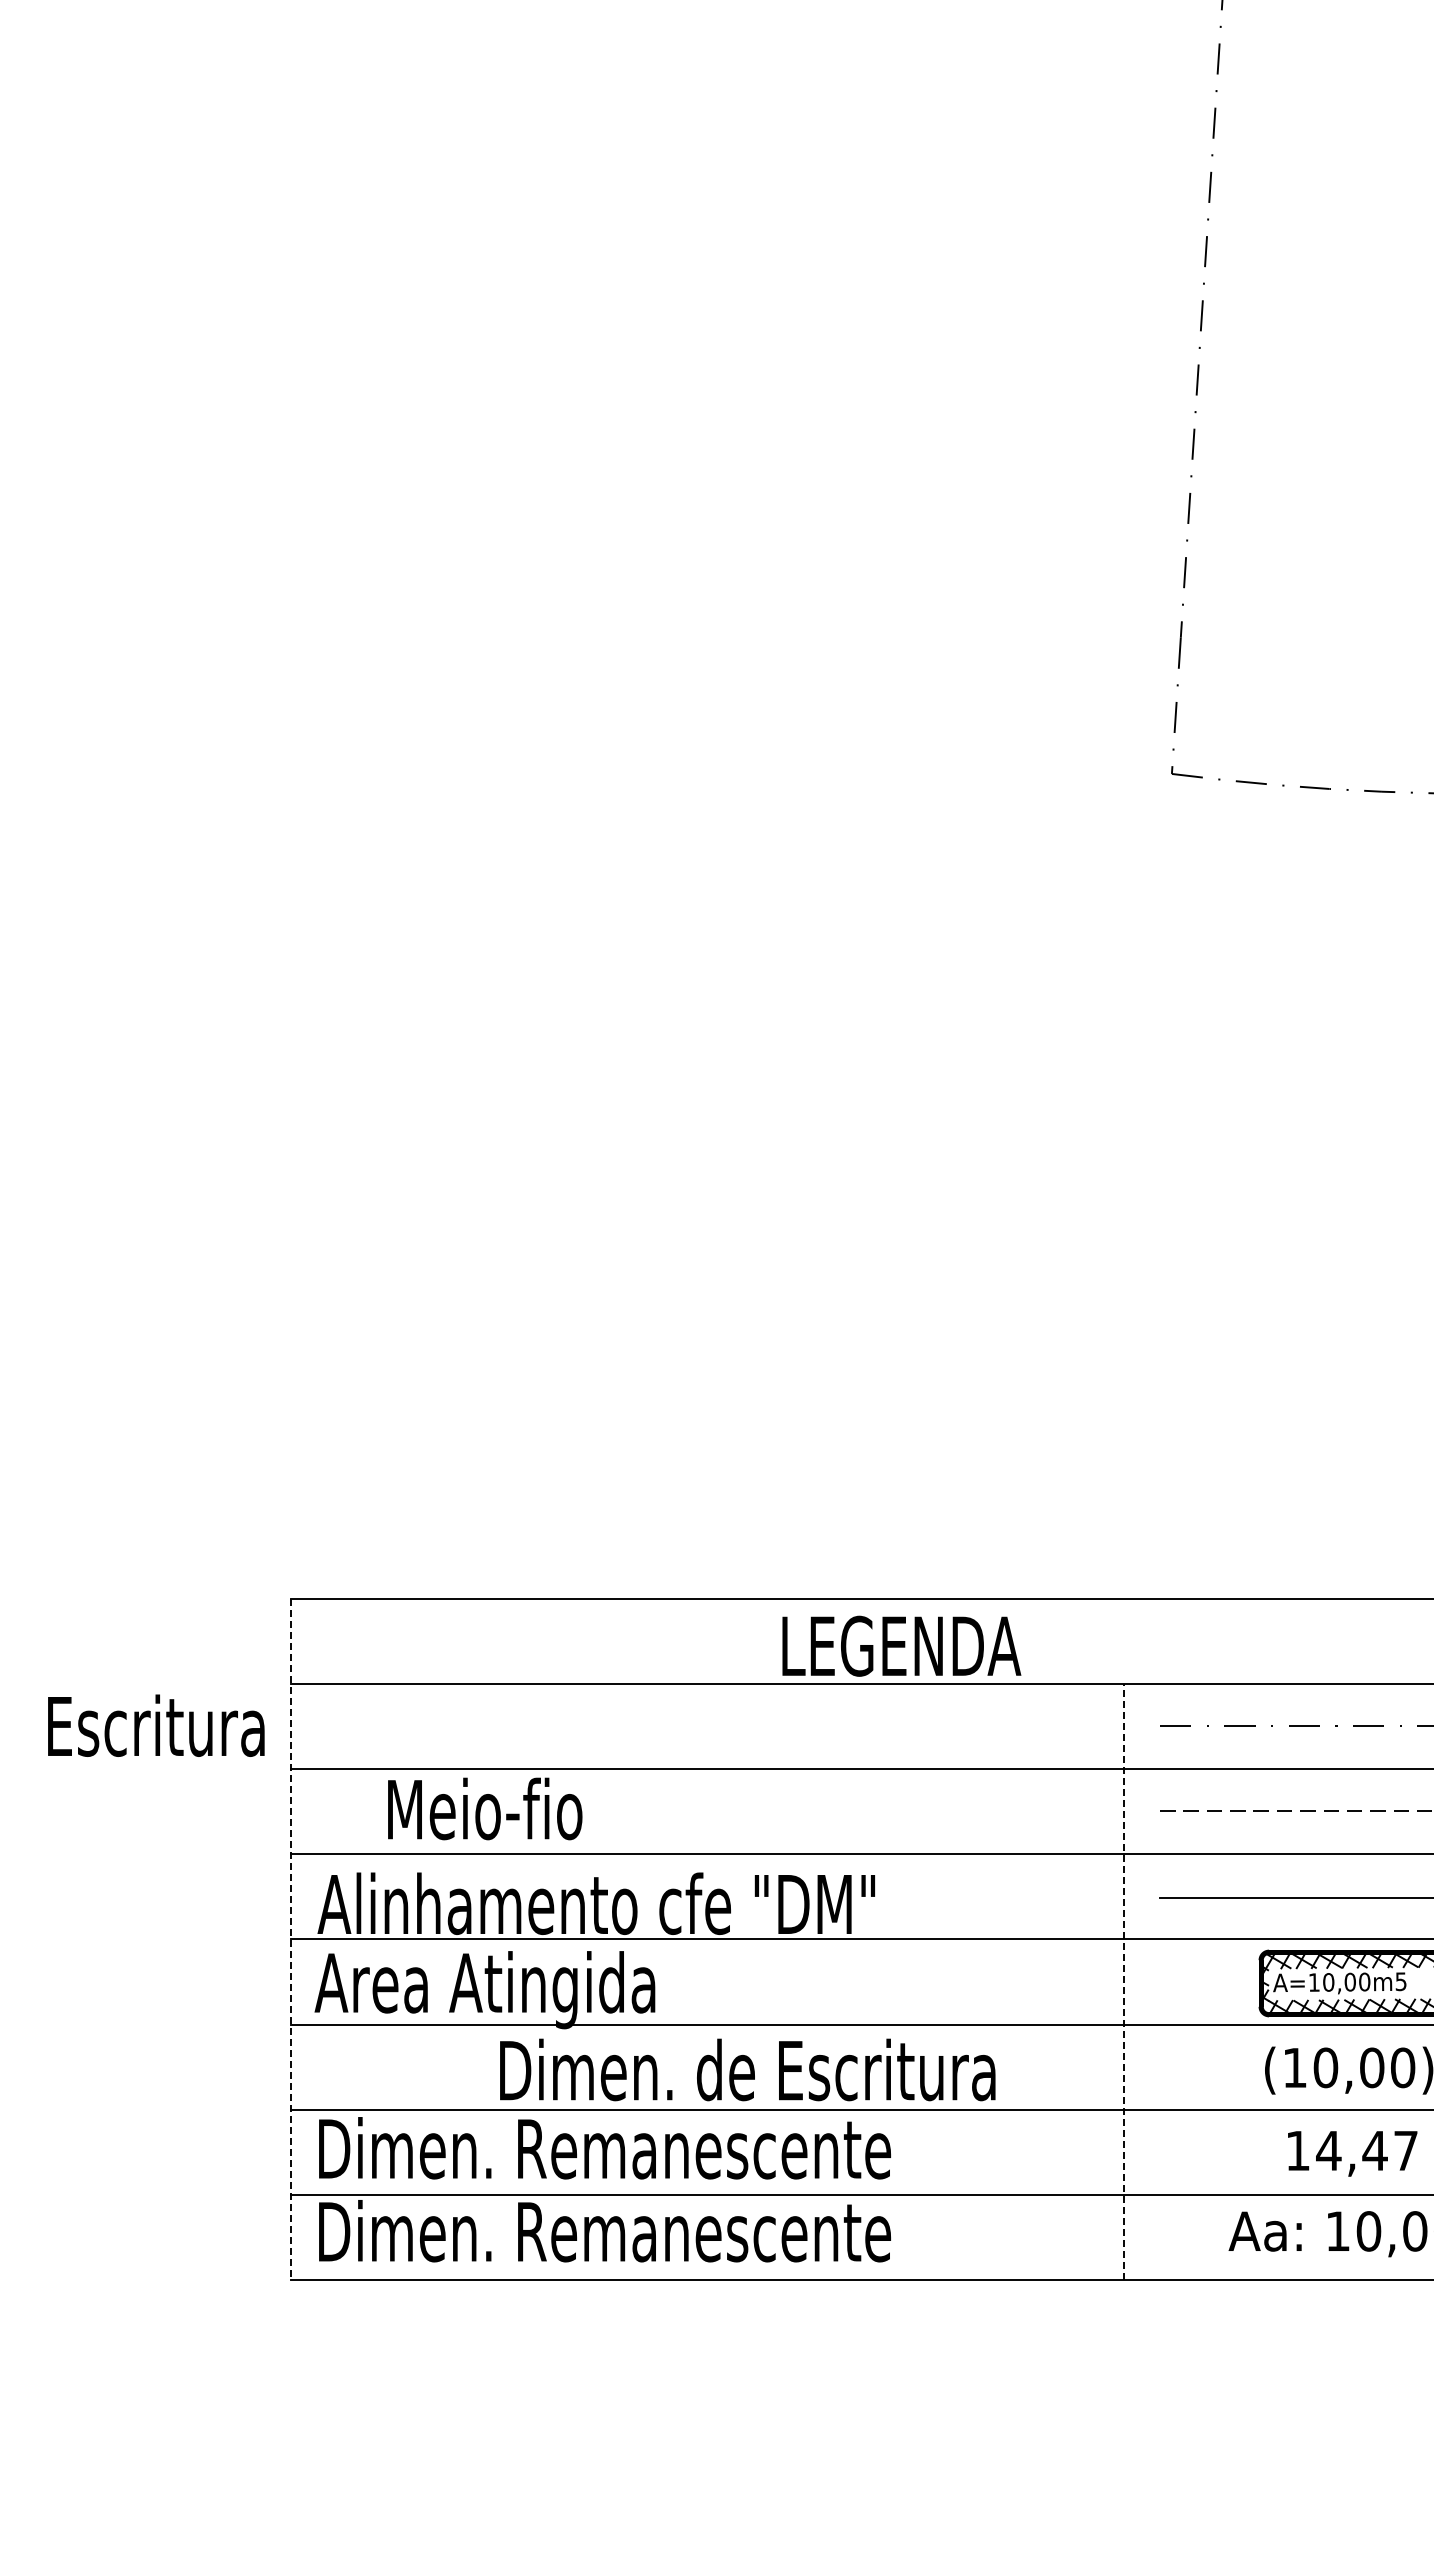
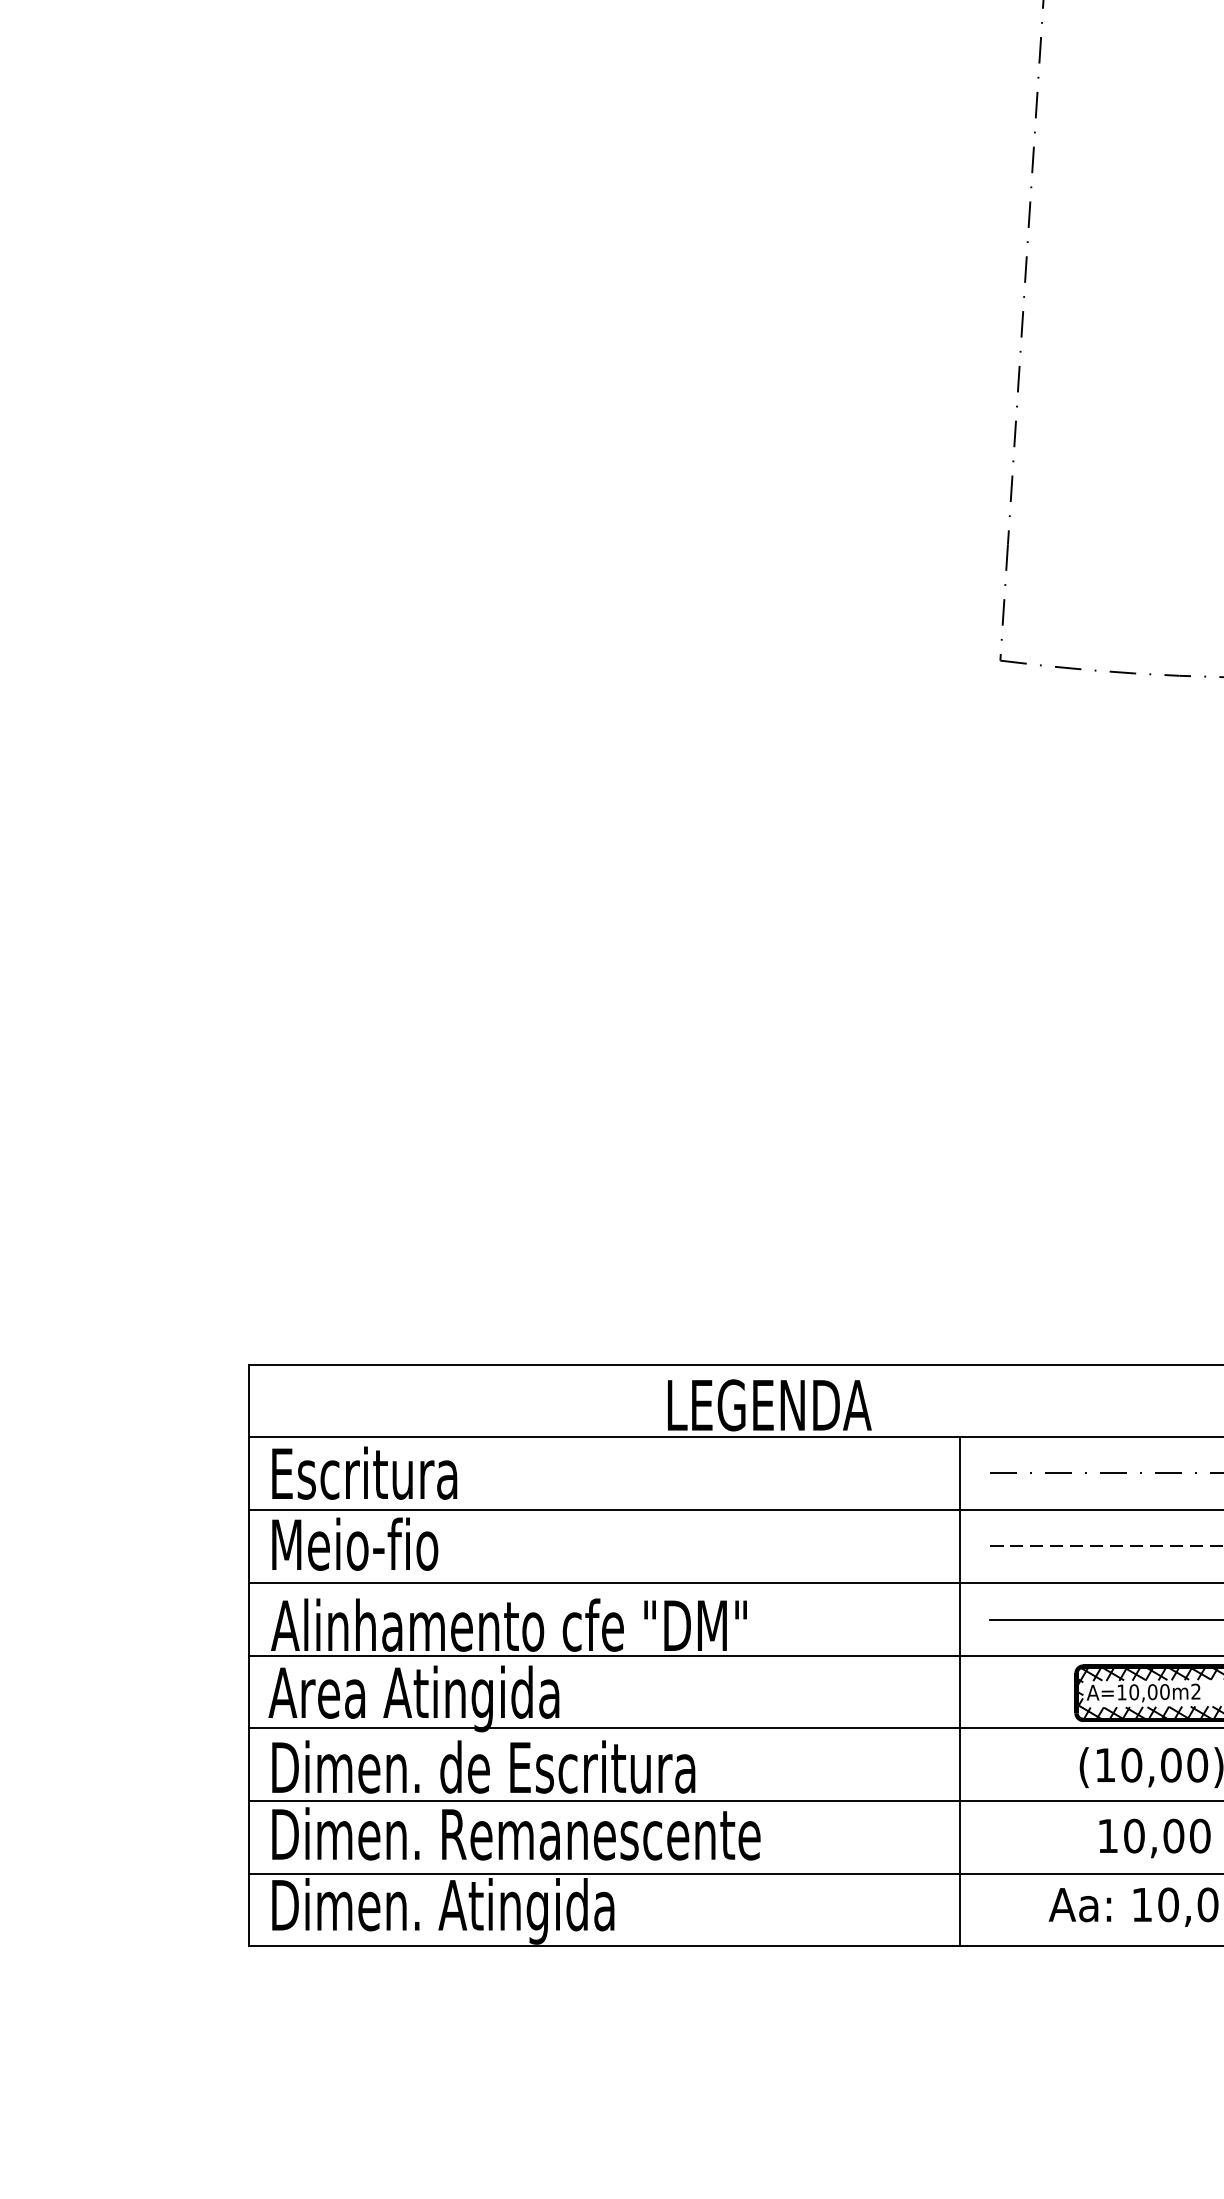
text: (156, 1725) -> (364, 1472), moved
text: (485, 1808) -> (355, 1543), moved
line: (291, 1939) -> (248, 1655), dashed -> solid
line: (1124, 1981) -> (959, 1691), dashed -> solid
text: (1400, 1981) -> (1195, 1691), A=10,00m5 -> A=10,00m2
text: (747, 2069) -> (483, 1766), moved
text: (1367, 2150) -> (1167, 1835), 14,47 -> 10,00
text: (702, 2239) -> (599, 1911), Dimen. Remanescente -> Dimen. Atingida

